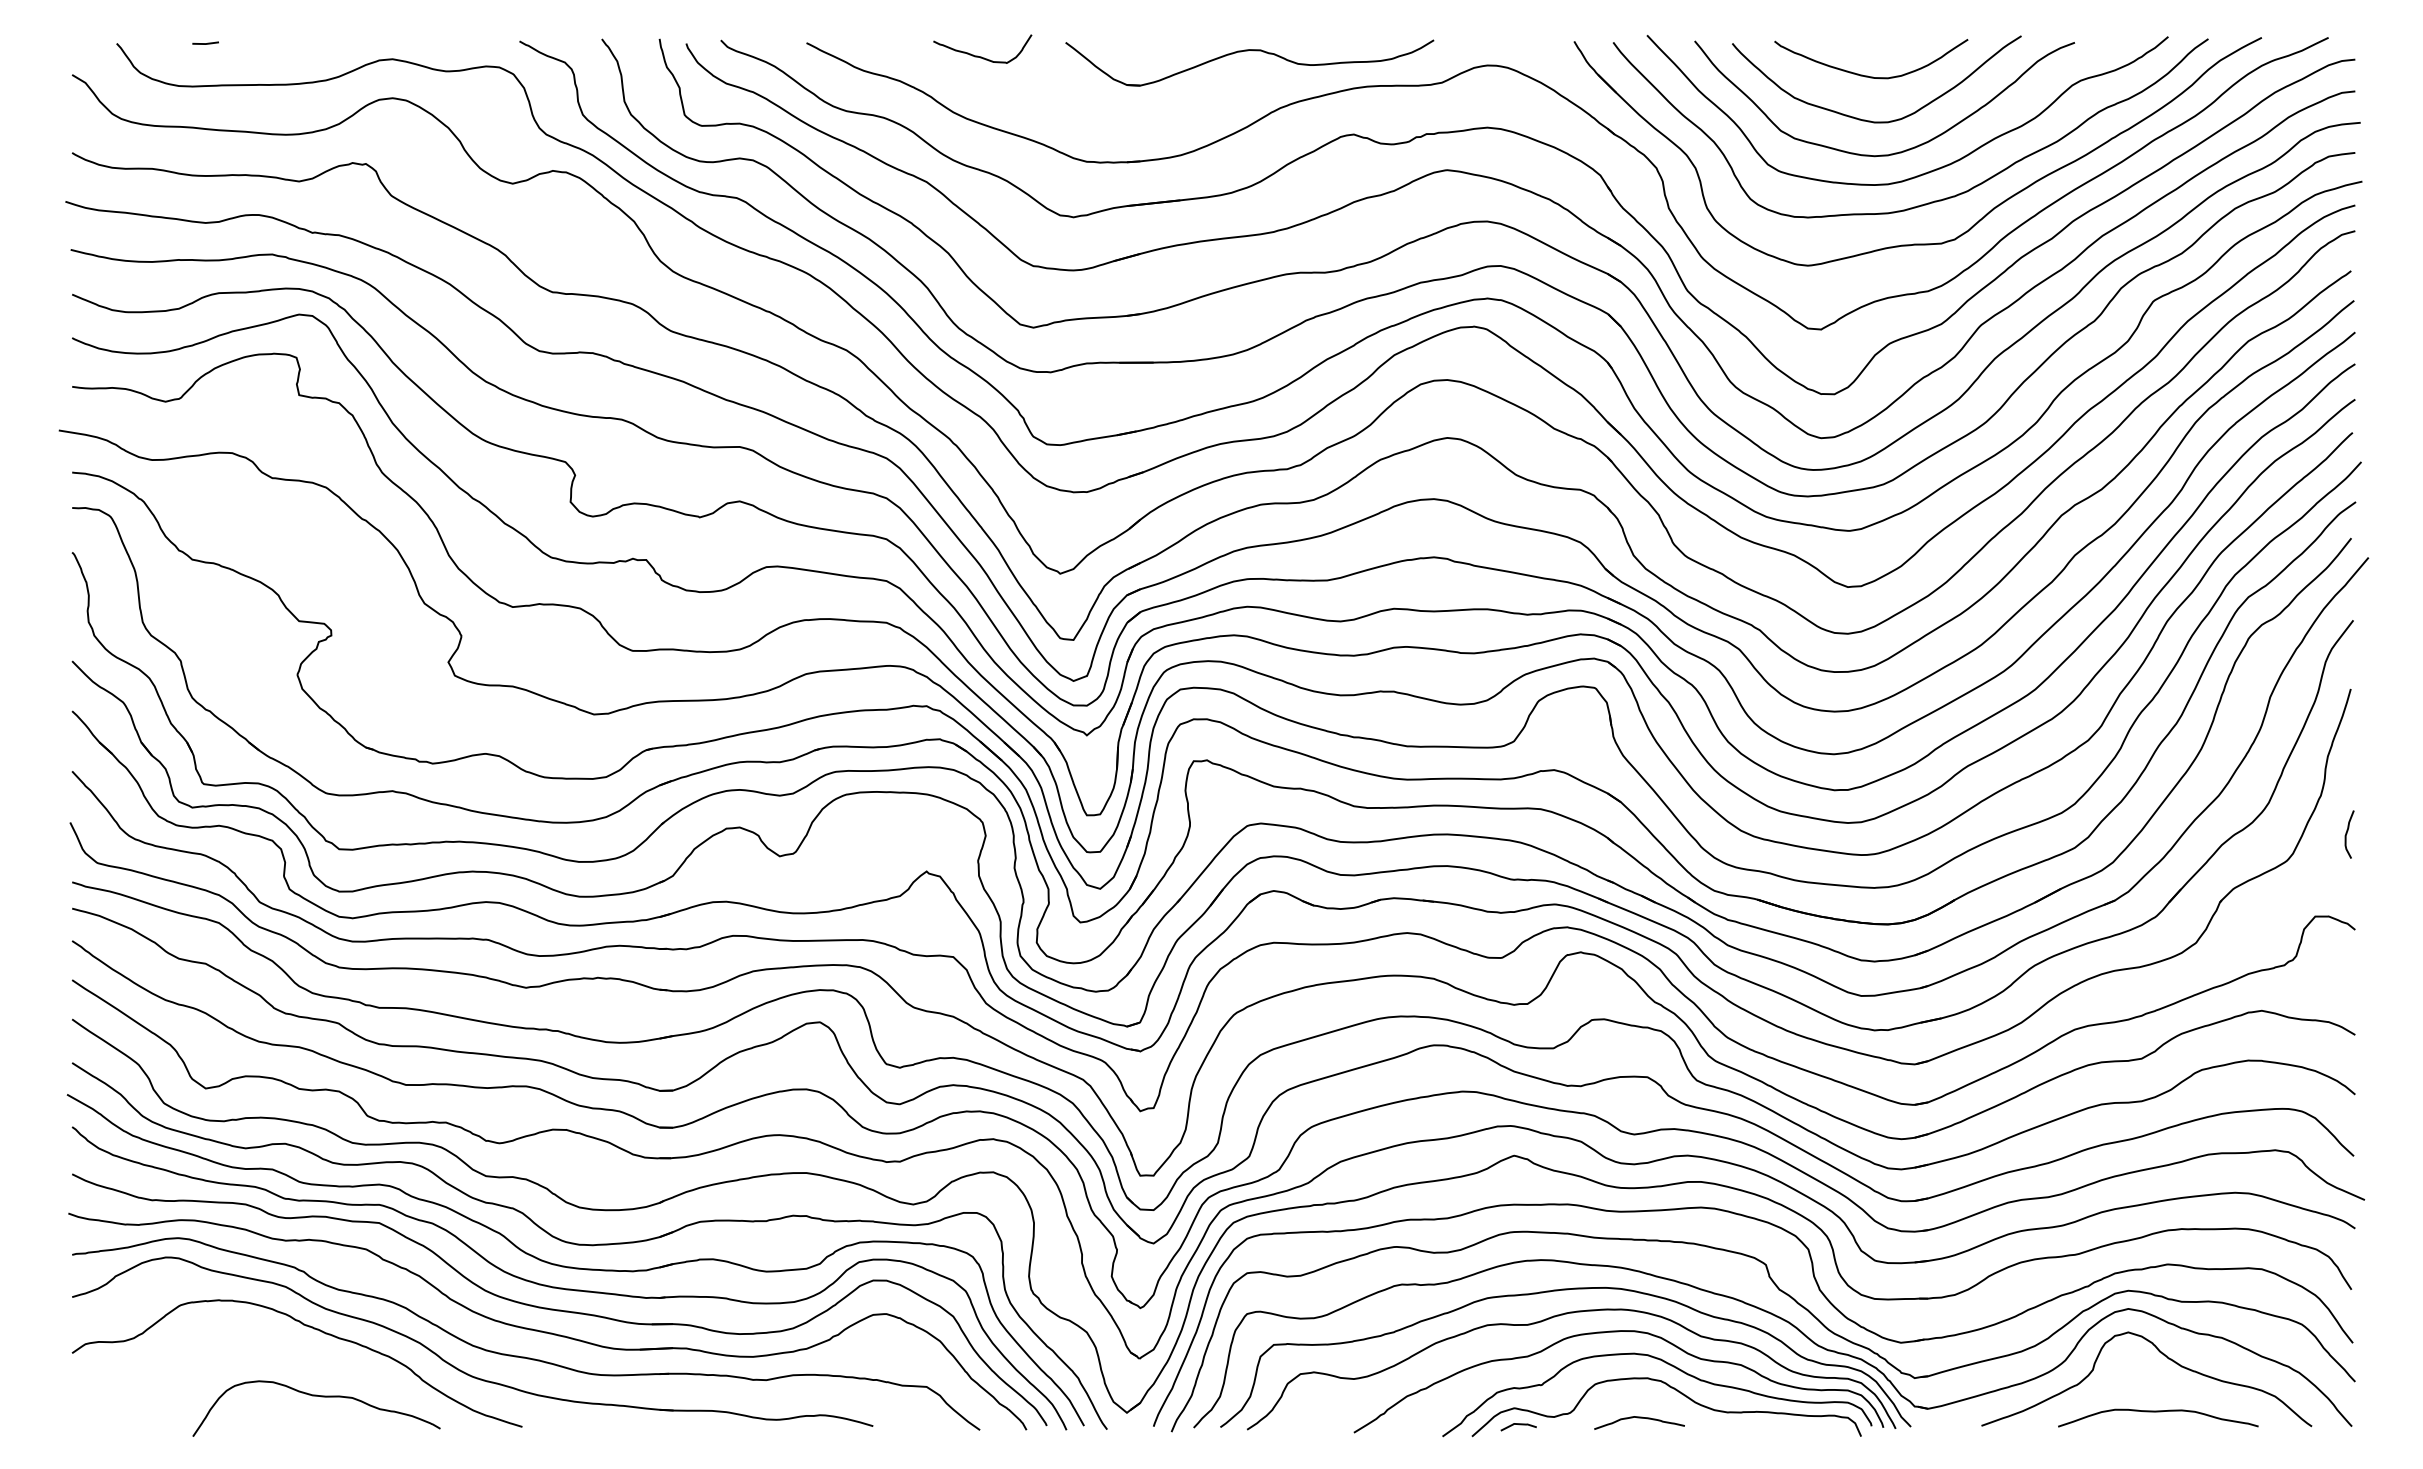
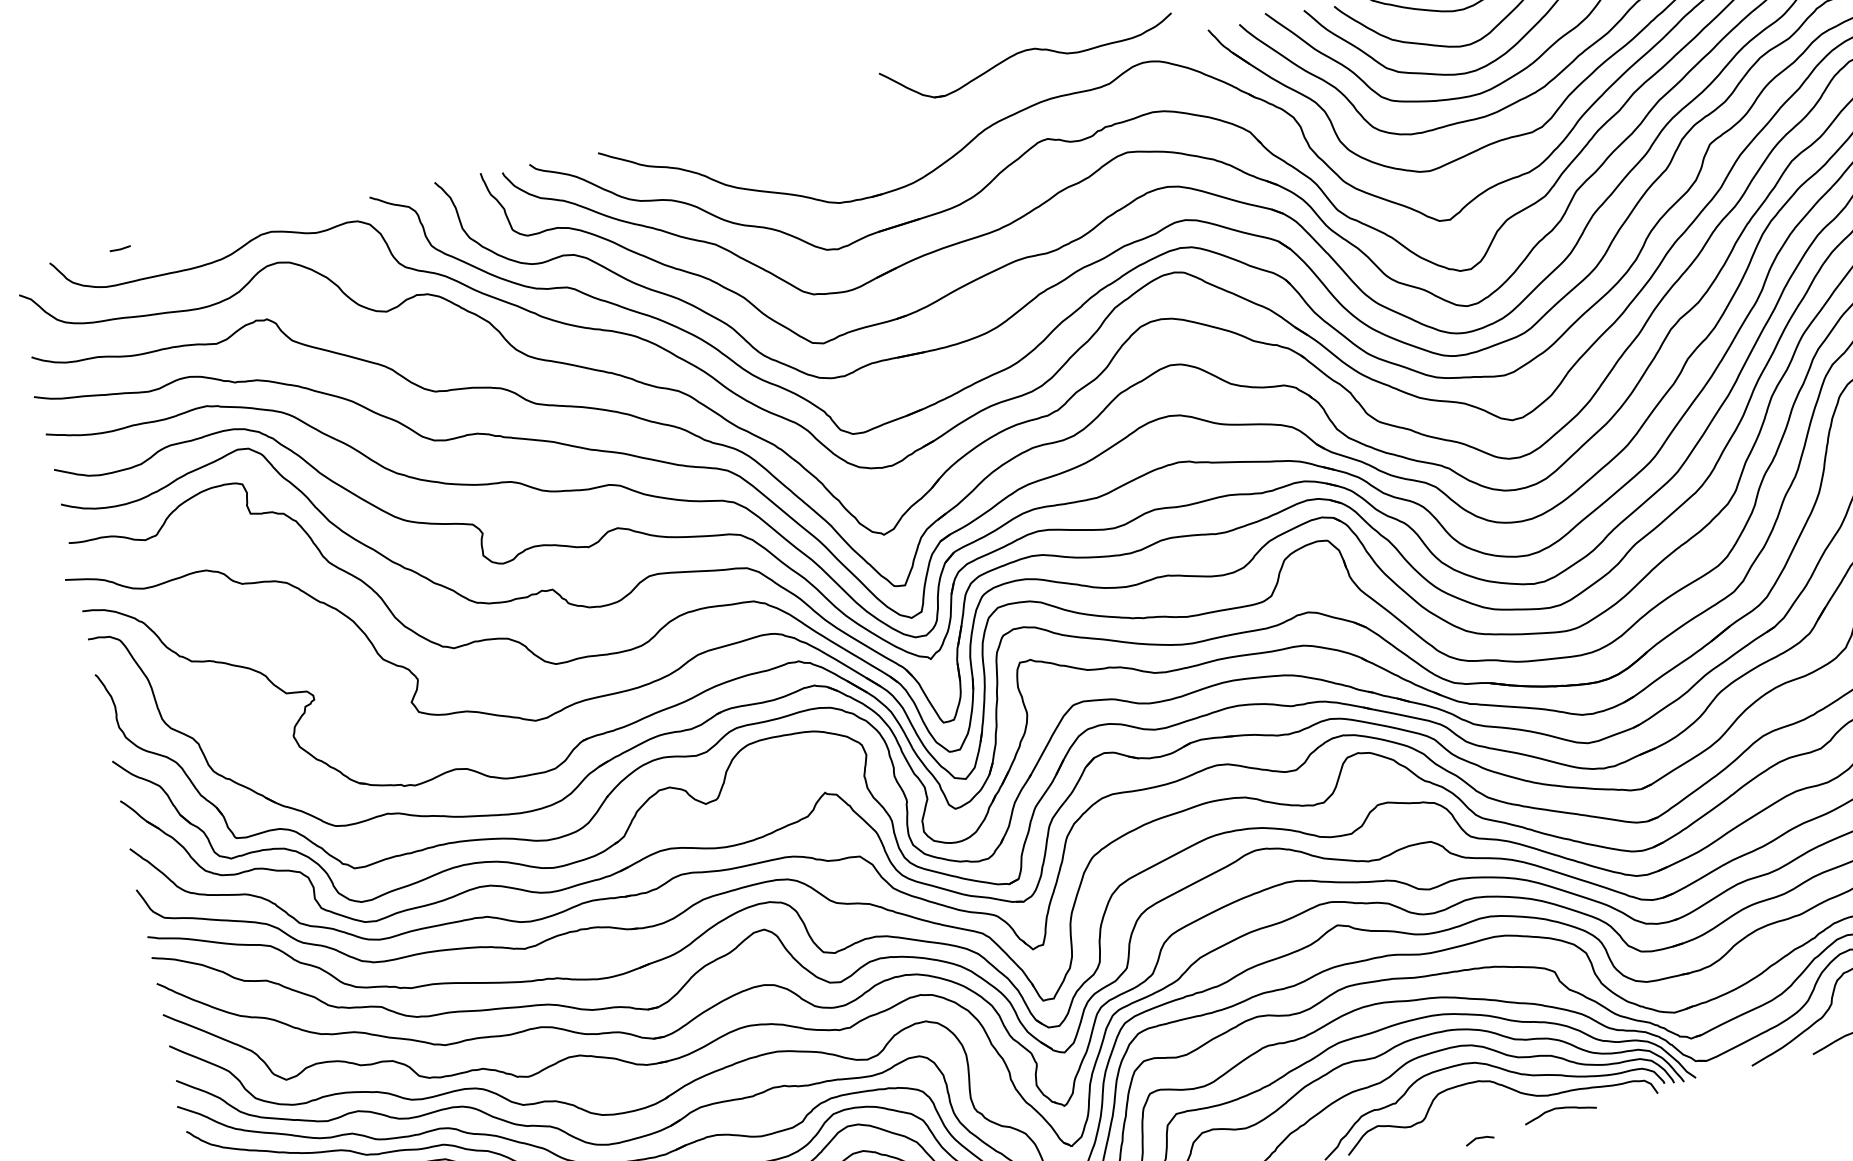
part: (1248, 51) -> (1025, 51), moved
curve: (981, 56) -> (739, 136), removed
curve: (1639, 1418) -> (1559, 1109), moved
curve: (1519, 1425) -> (1480, 1138), moved

